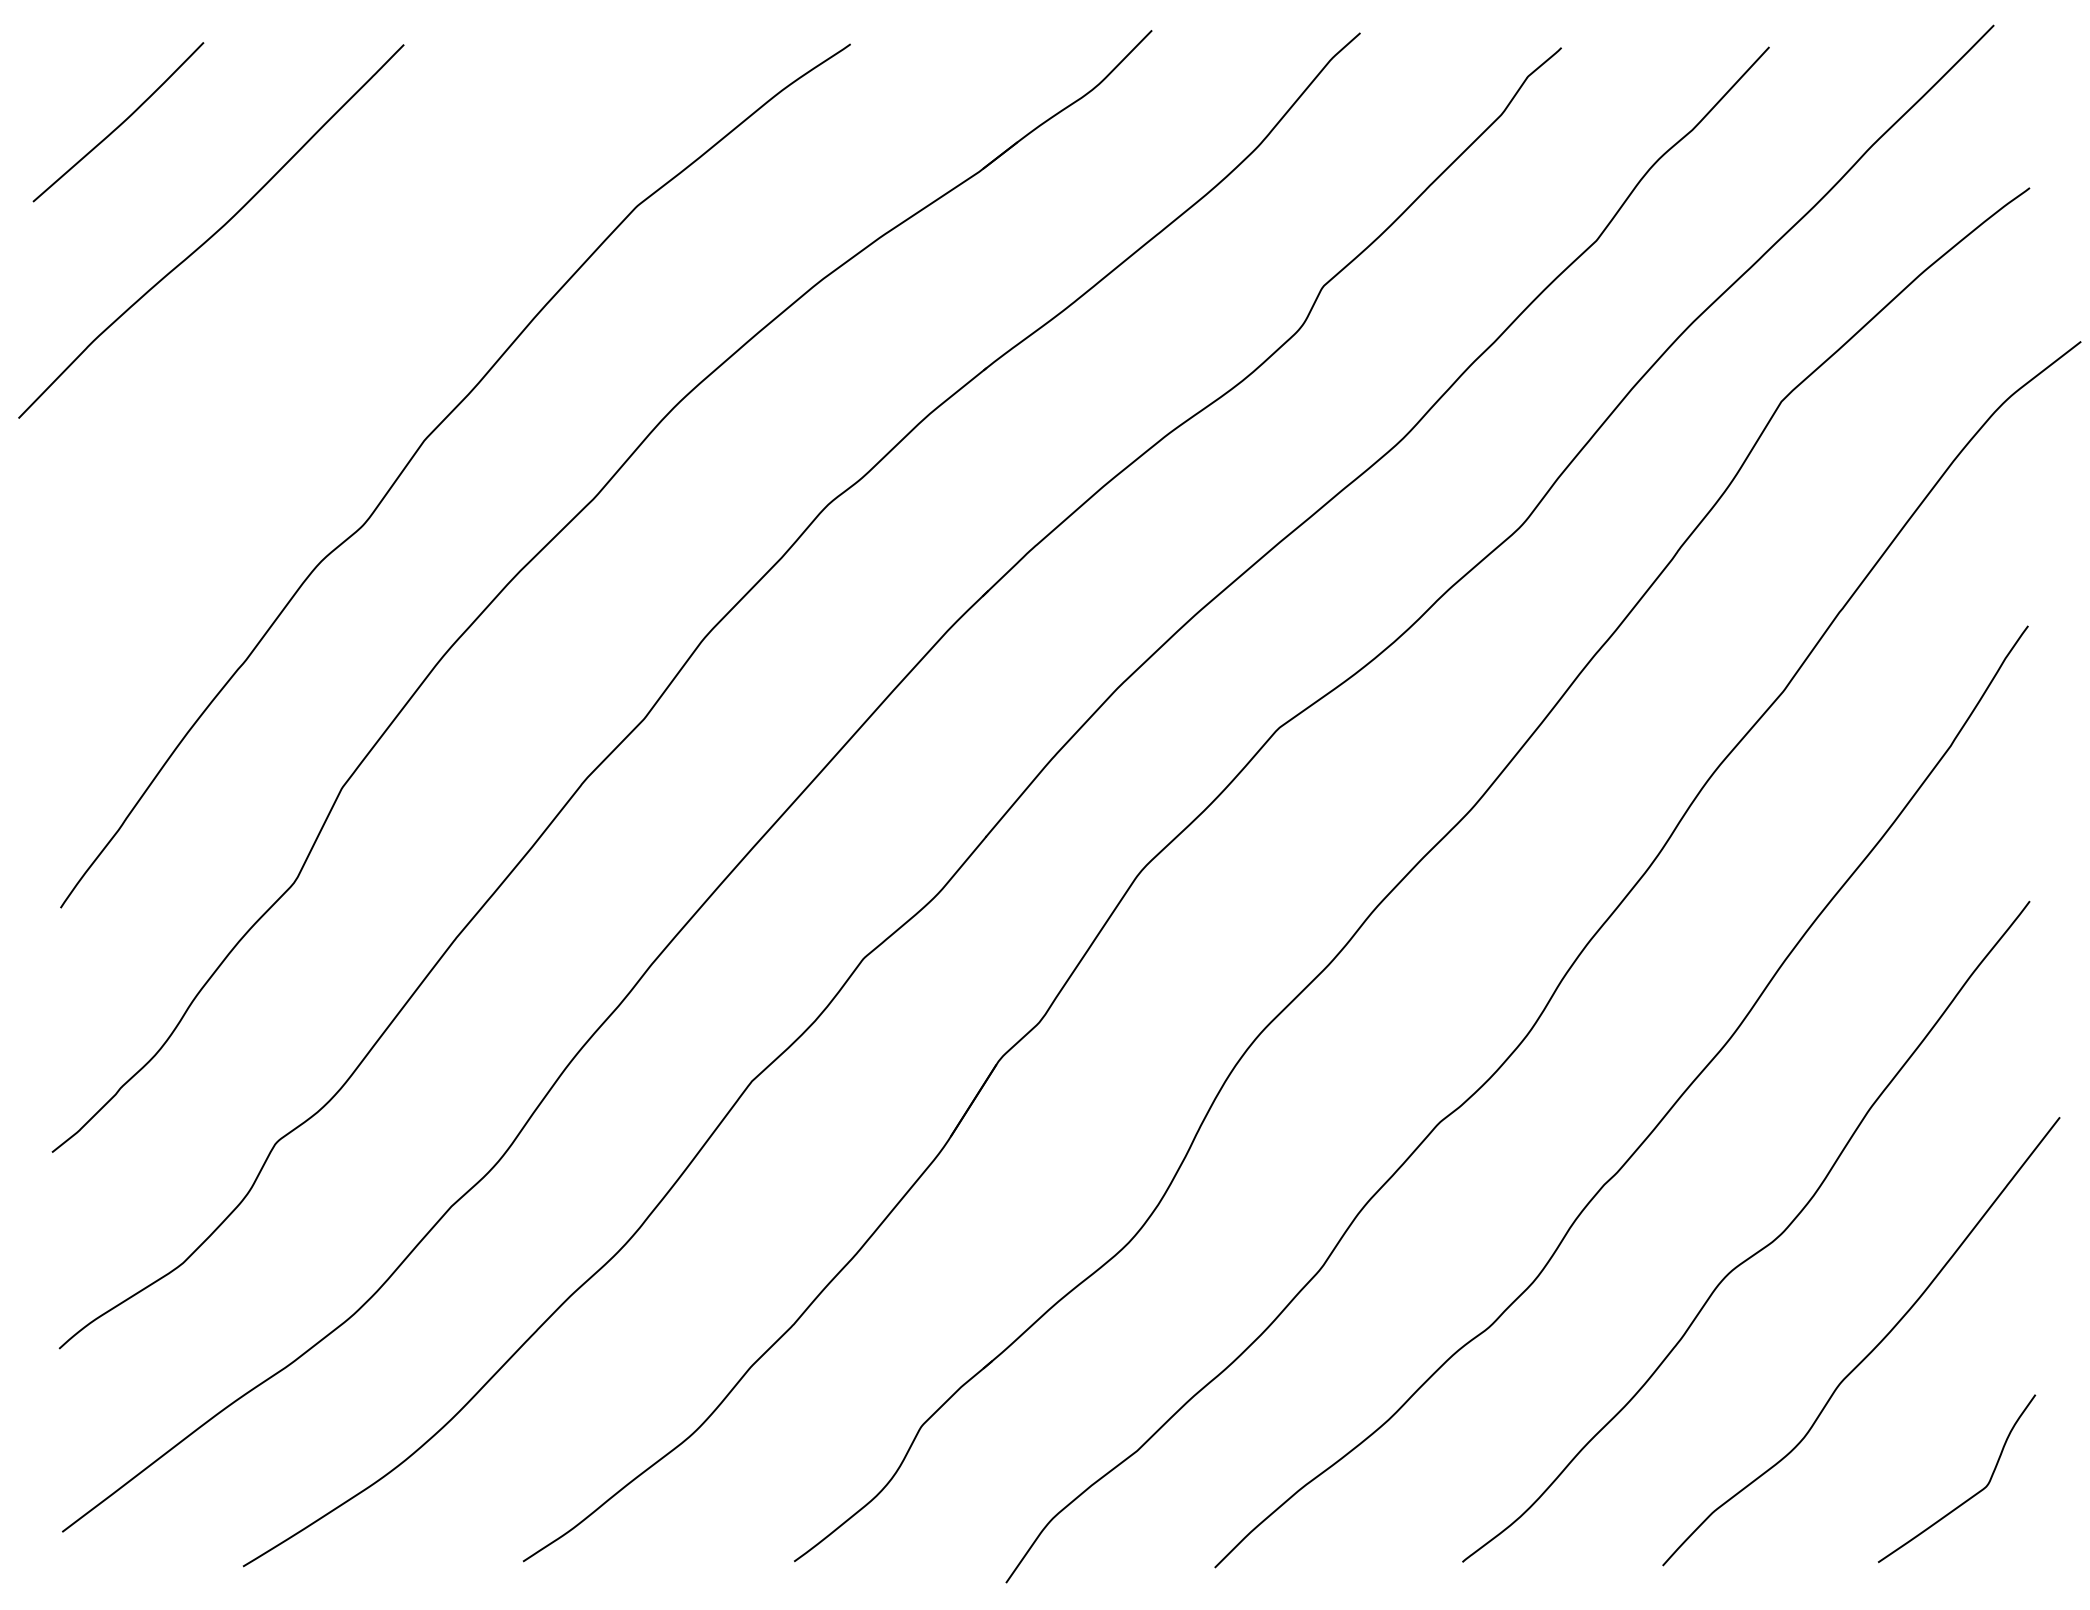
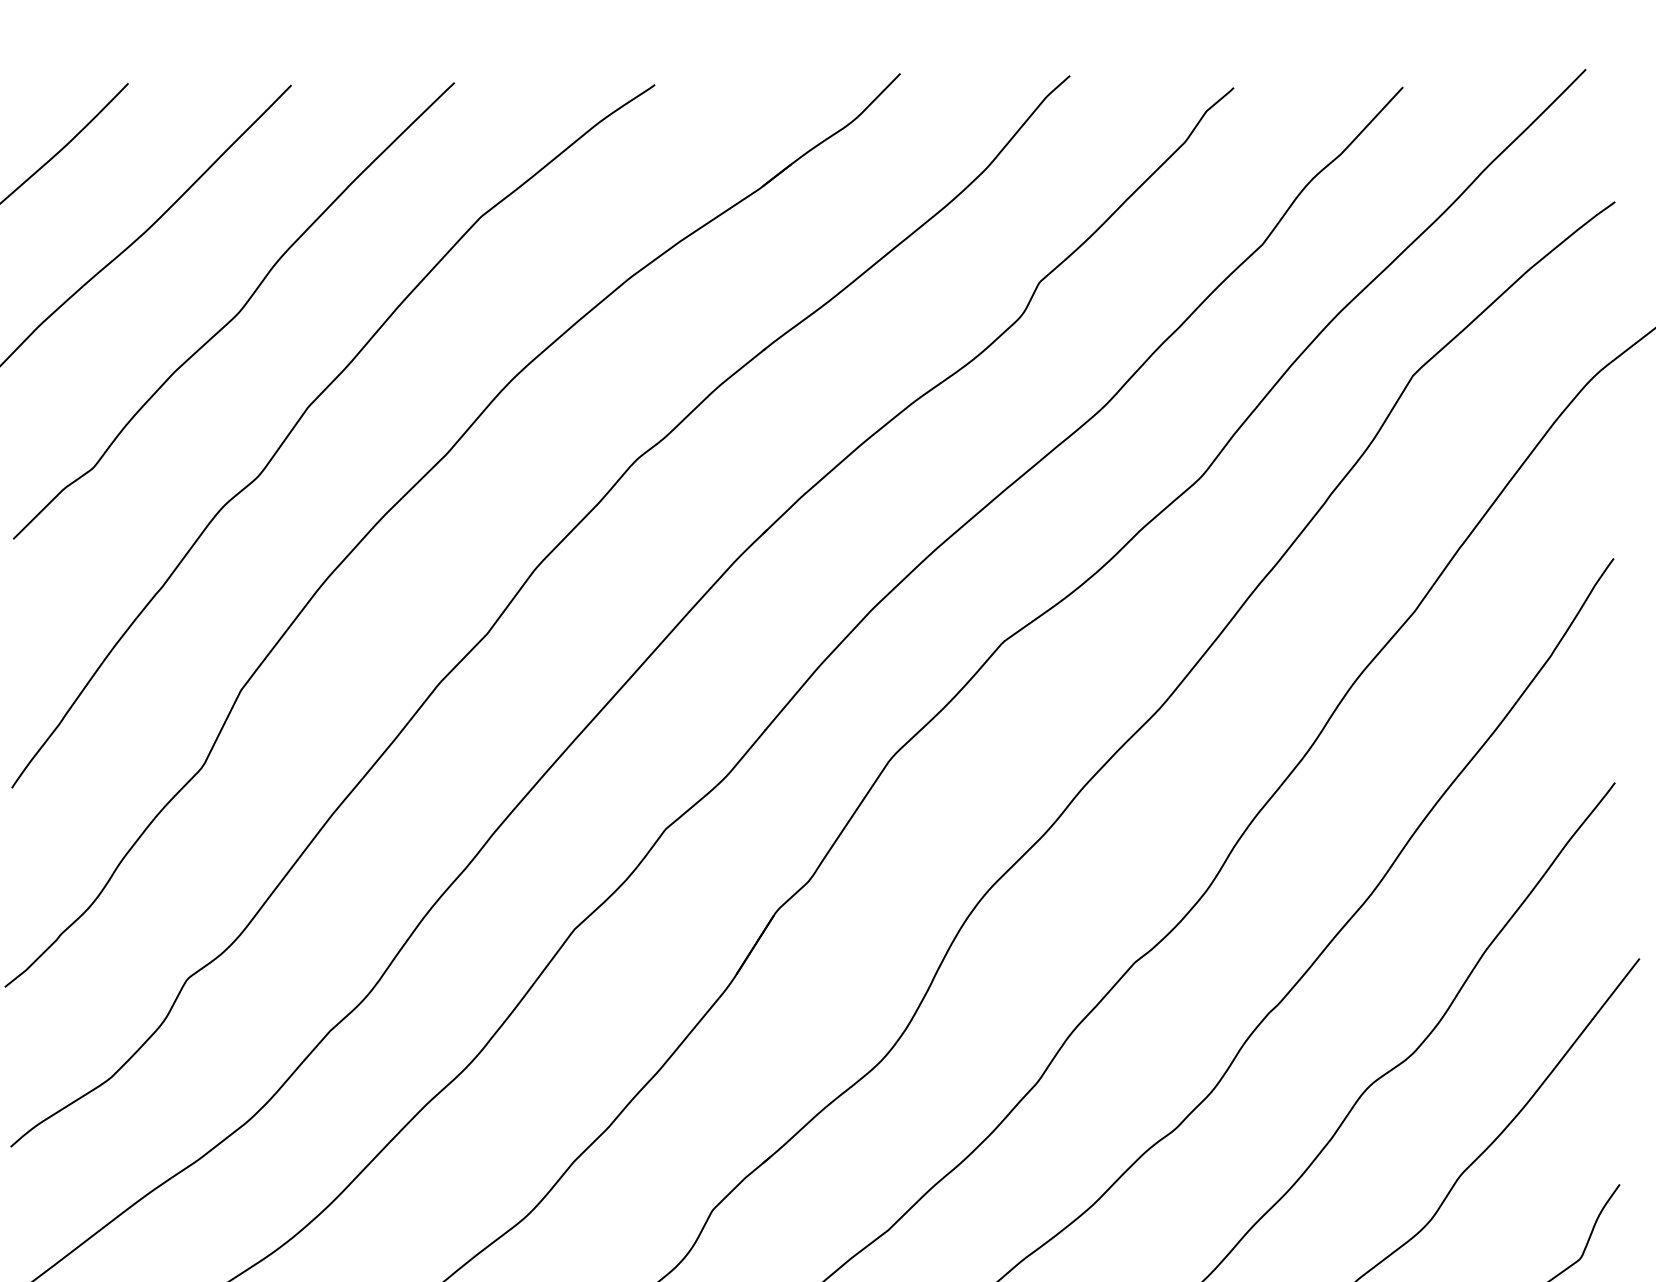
curve: (337, 324) -> (237, 313), added

